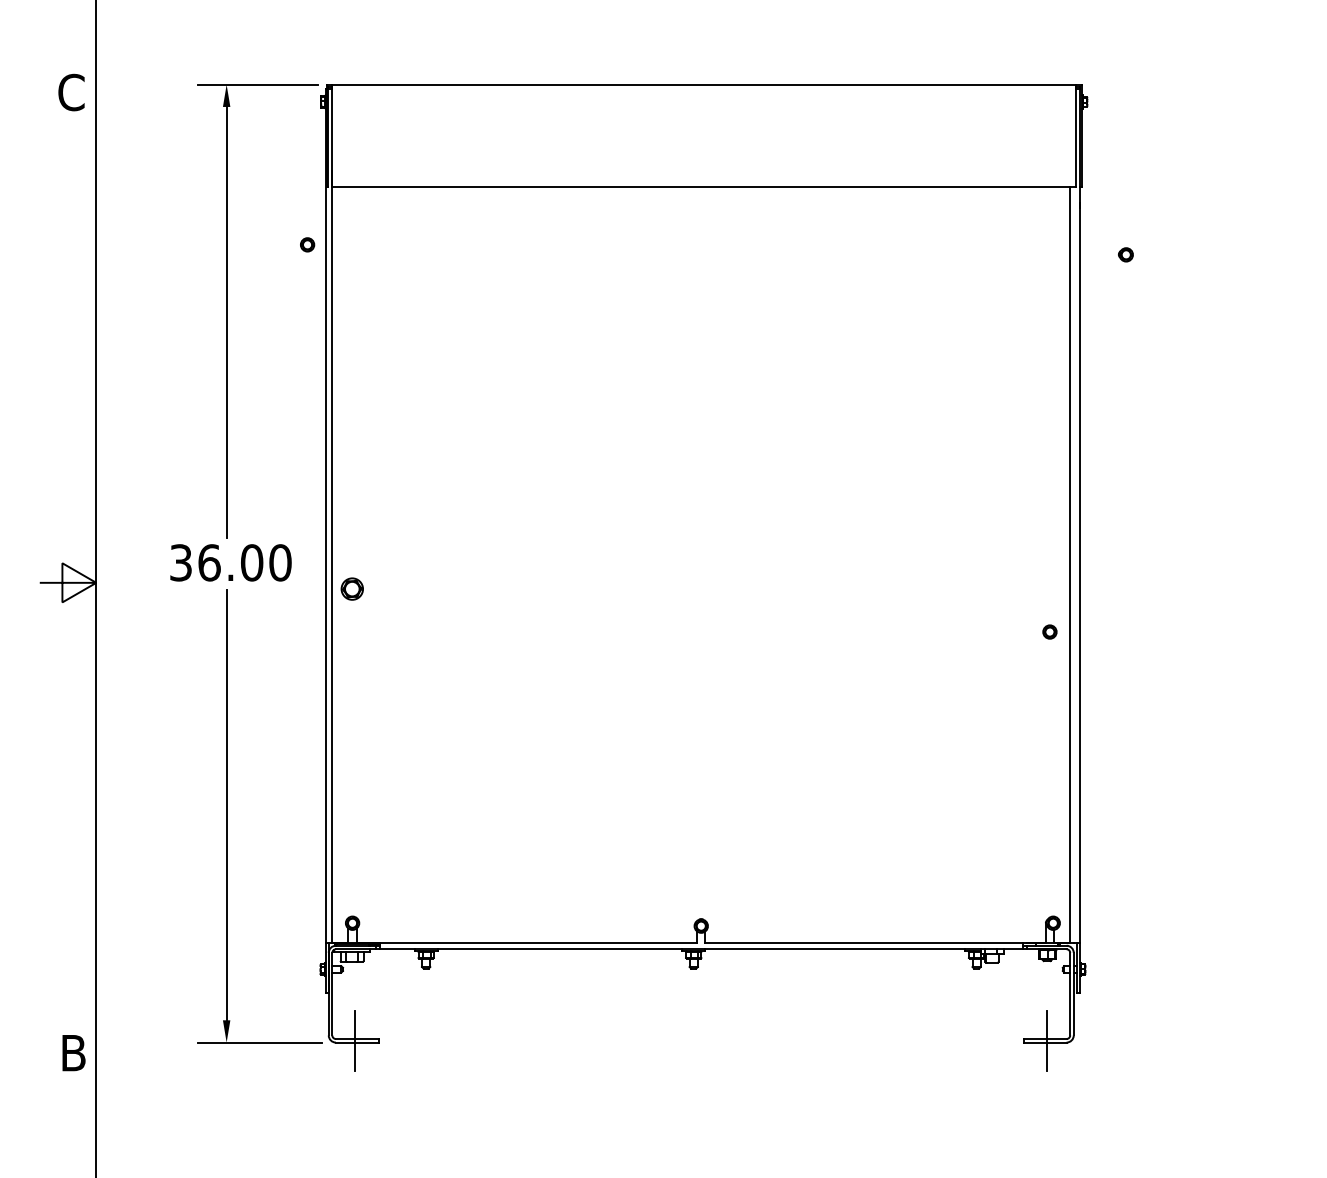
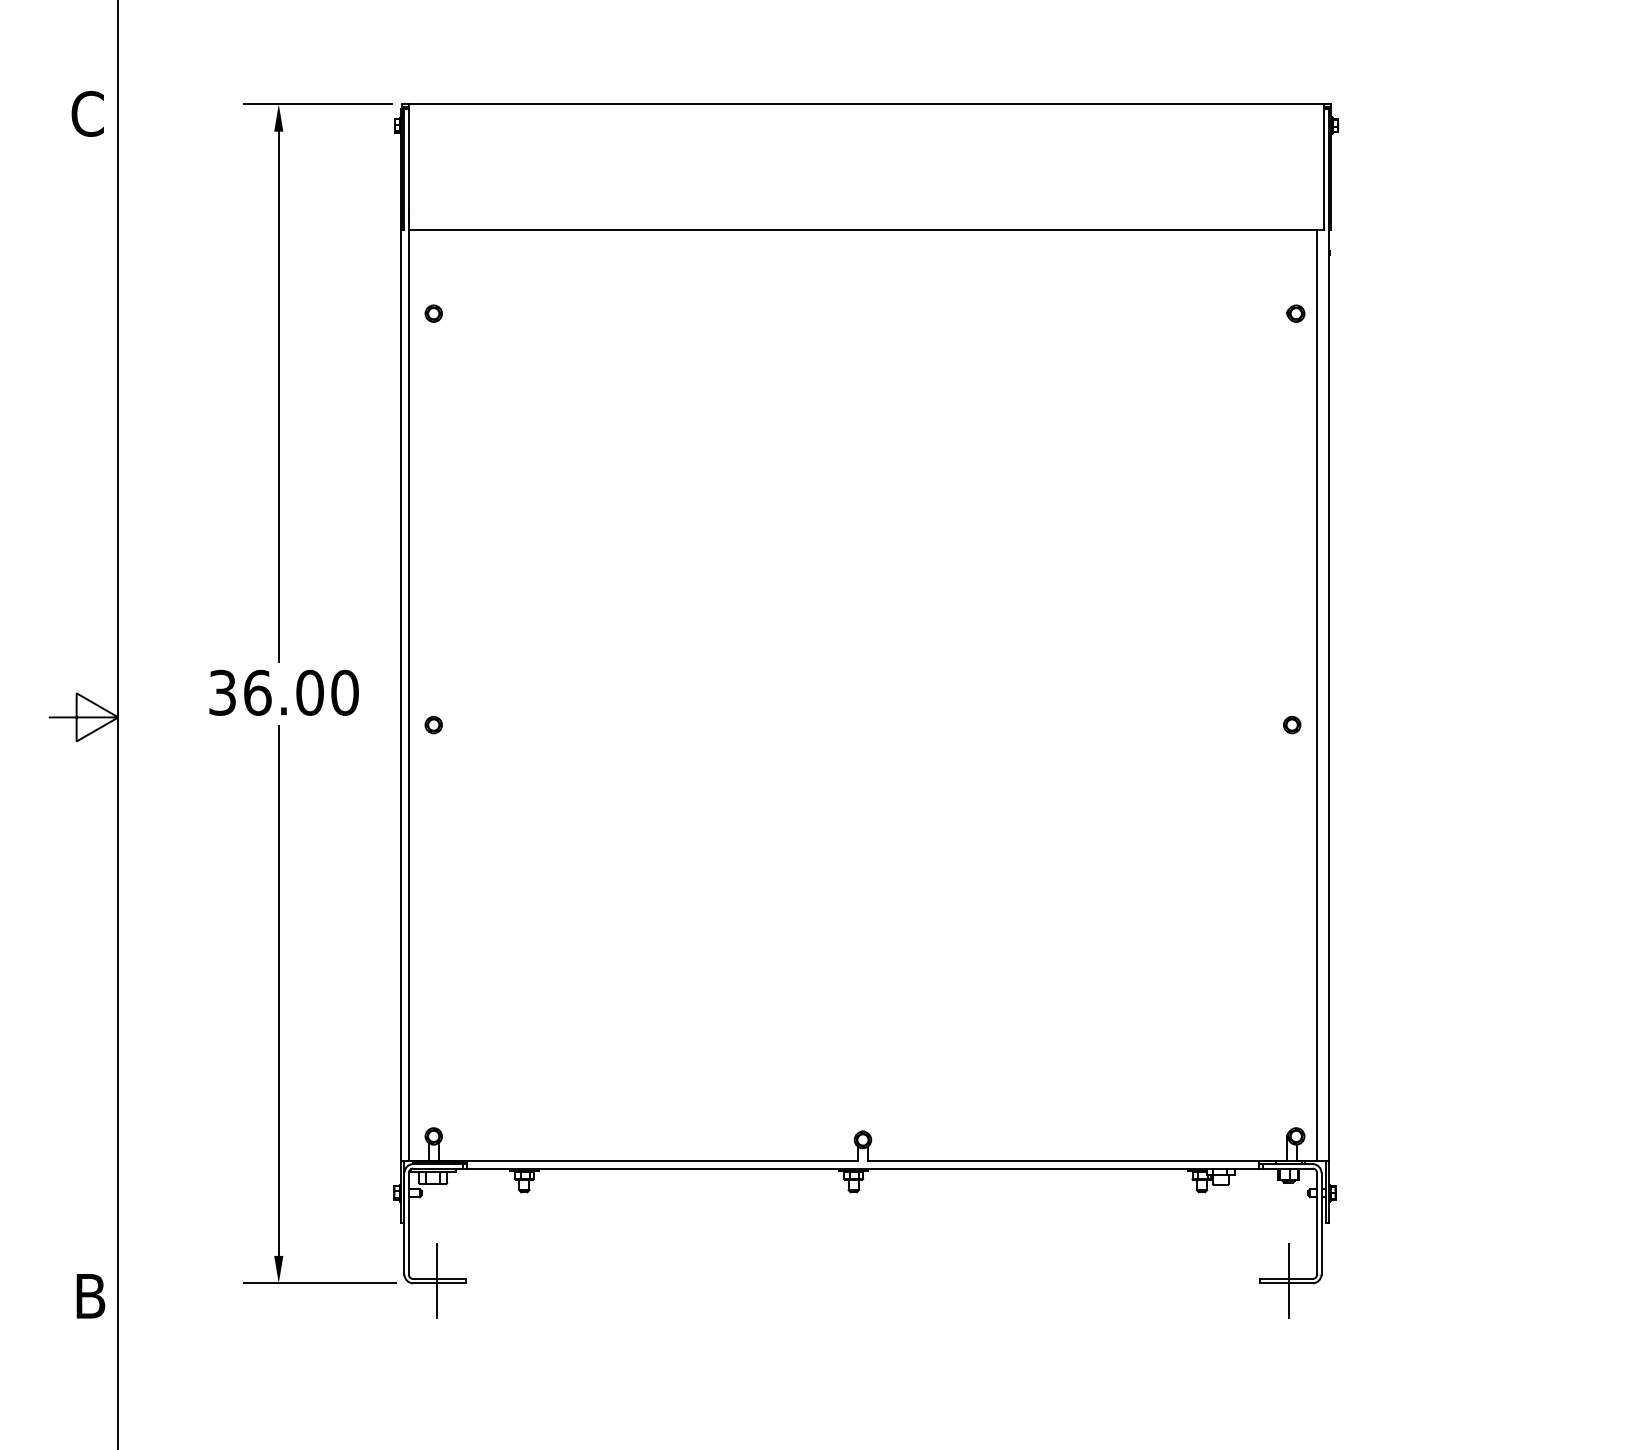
part: (307, 244) -> (433, 313), moved
part: (1125, 254) -> (1295, 313), moved
part: (352, 588) -> (433, 724), size x0.62
circle: (1049, 631) -> (1291, 724), moved

